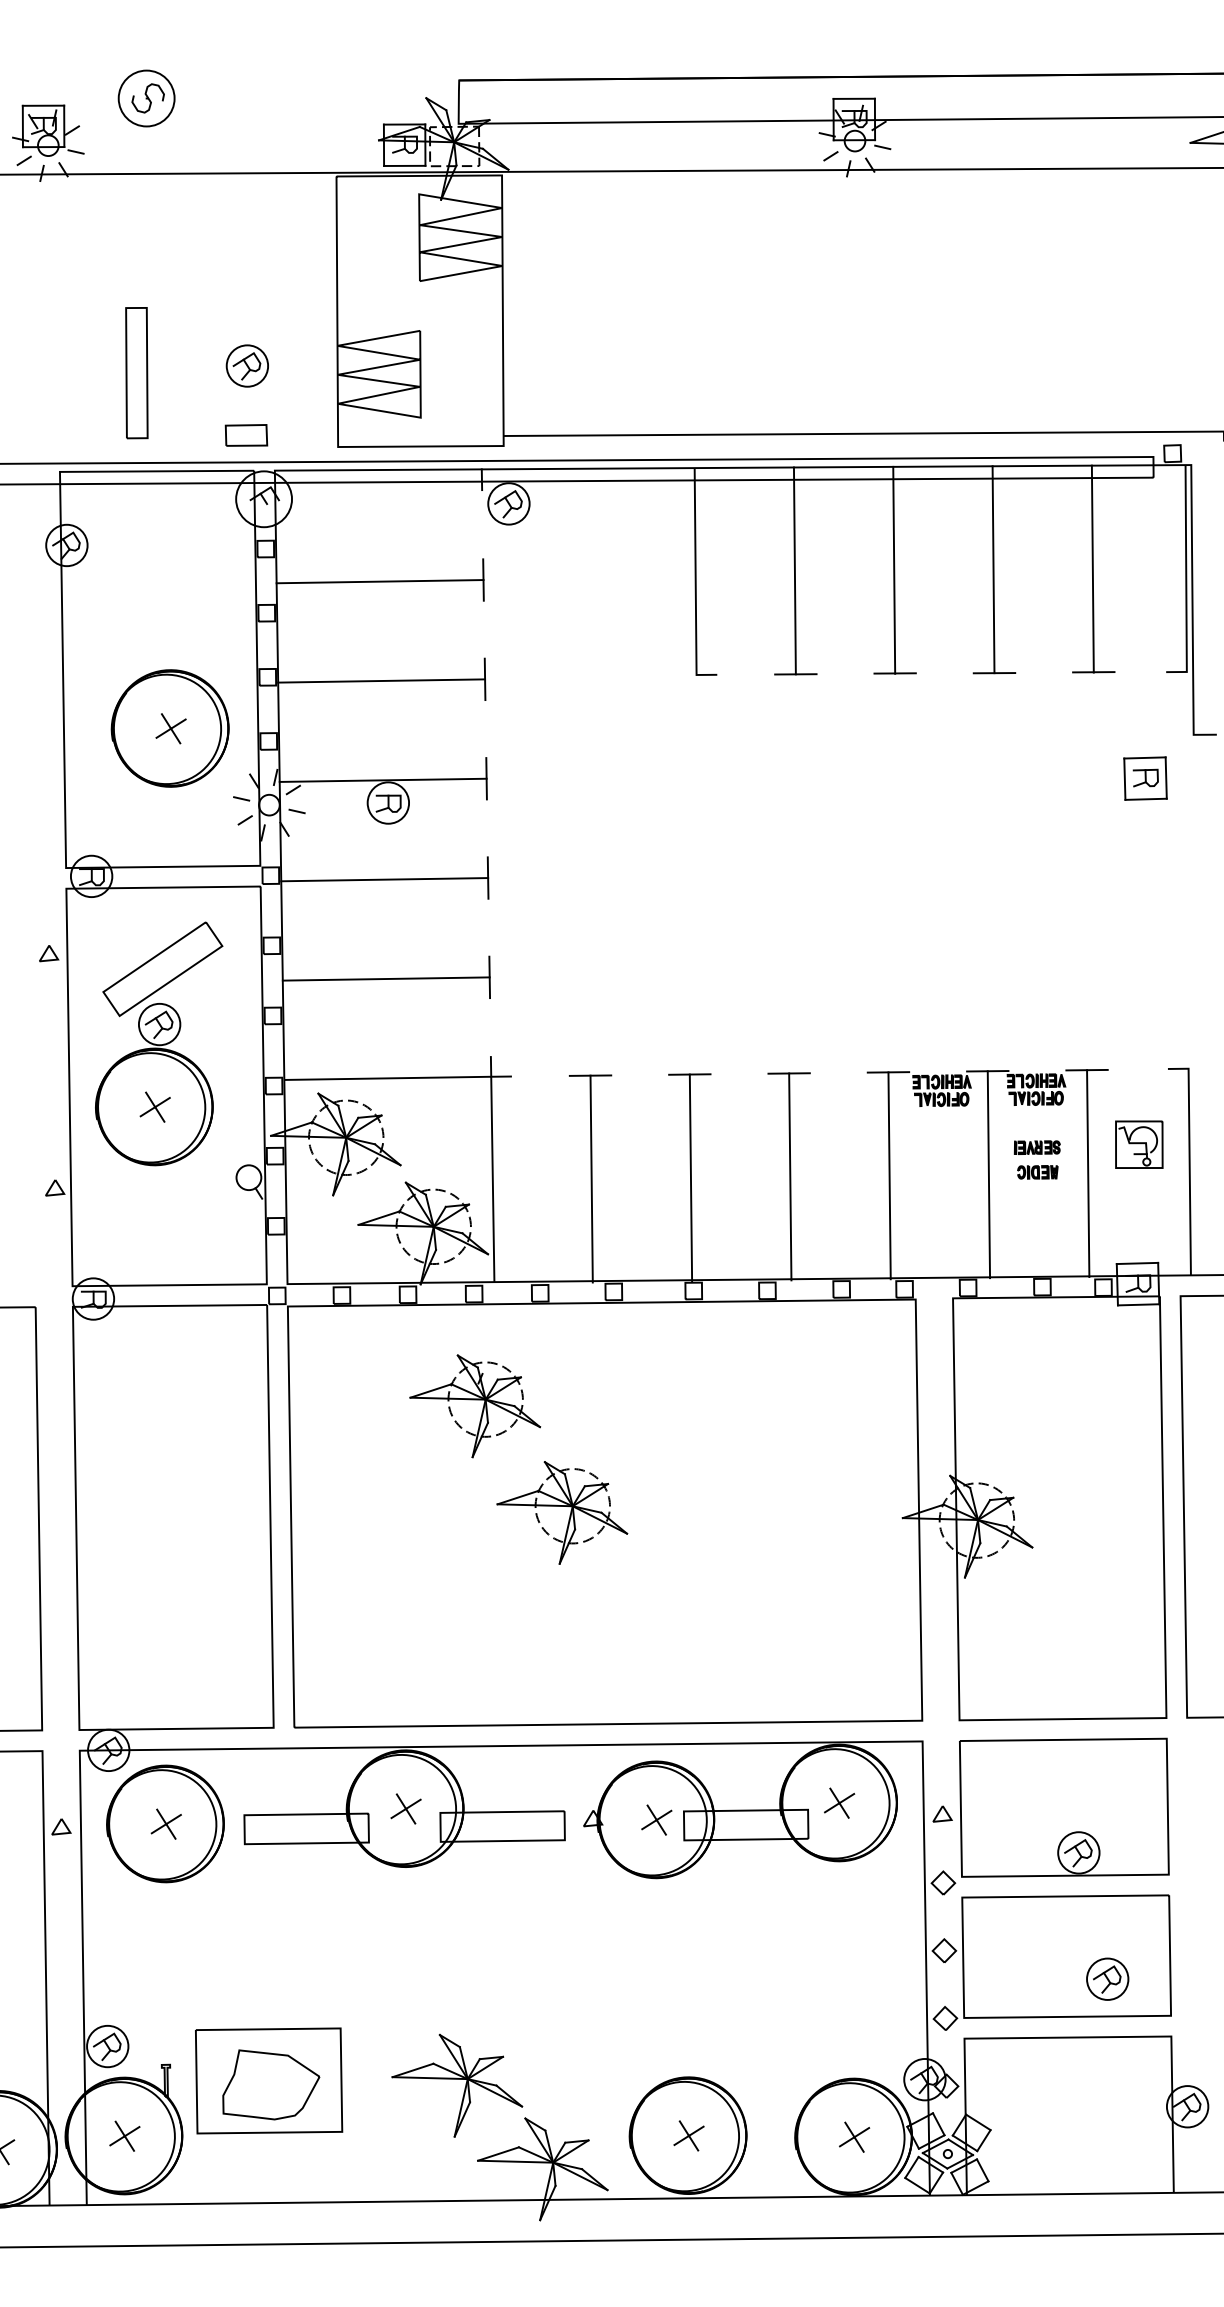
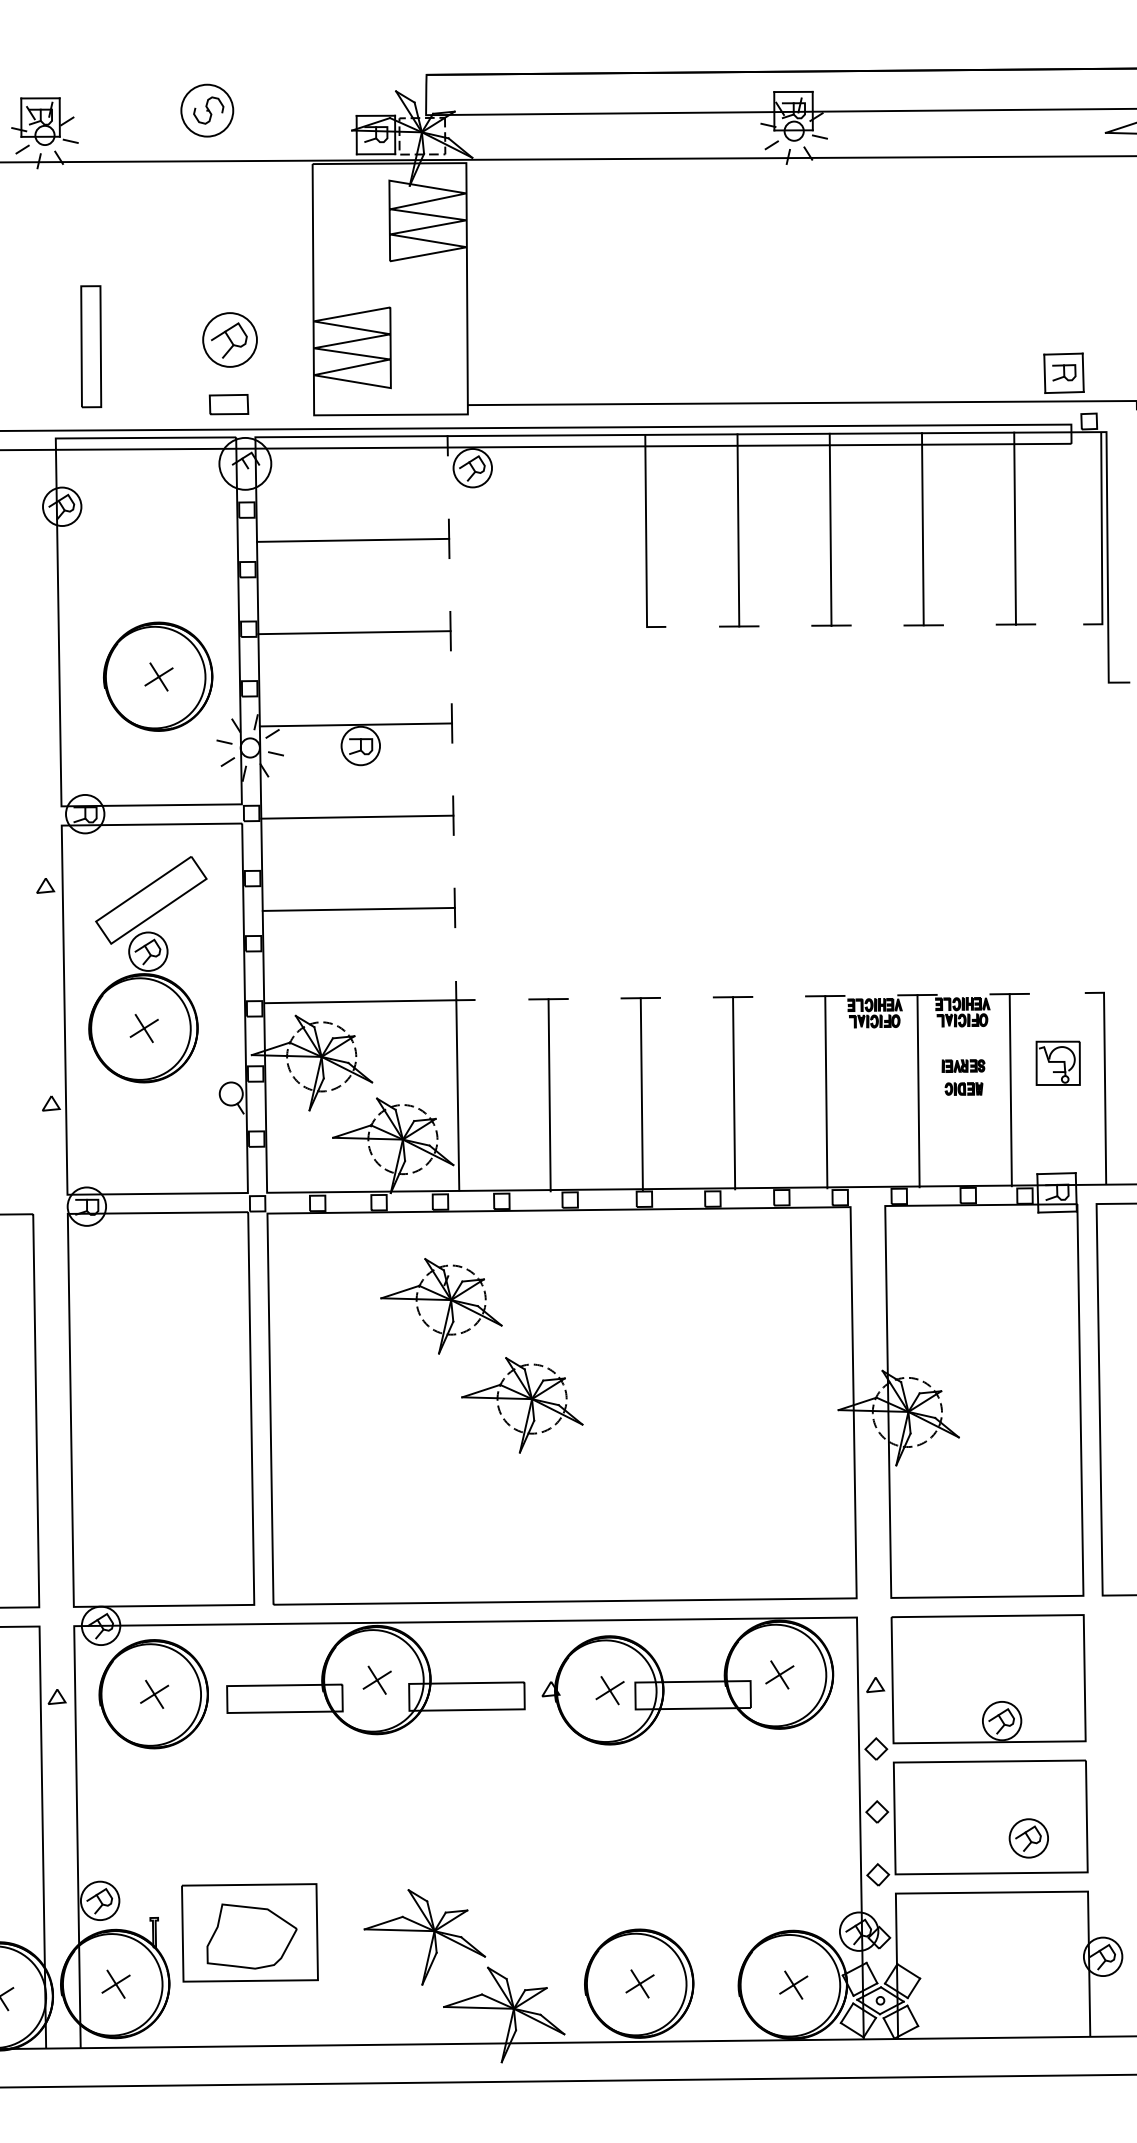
part: (146, 98) -> (207, 110), moved
part: (246, 366) -> (229, 340), size x1.4
part: (137, 372) -> (91, 346), moved
part: (1144, 777) -> (1063, 372), moved

